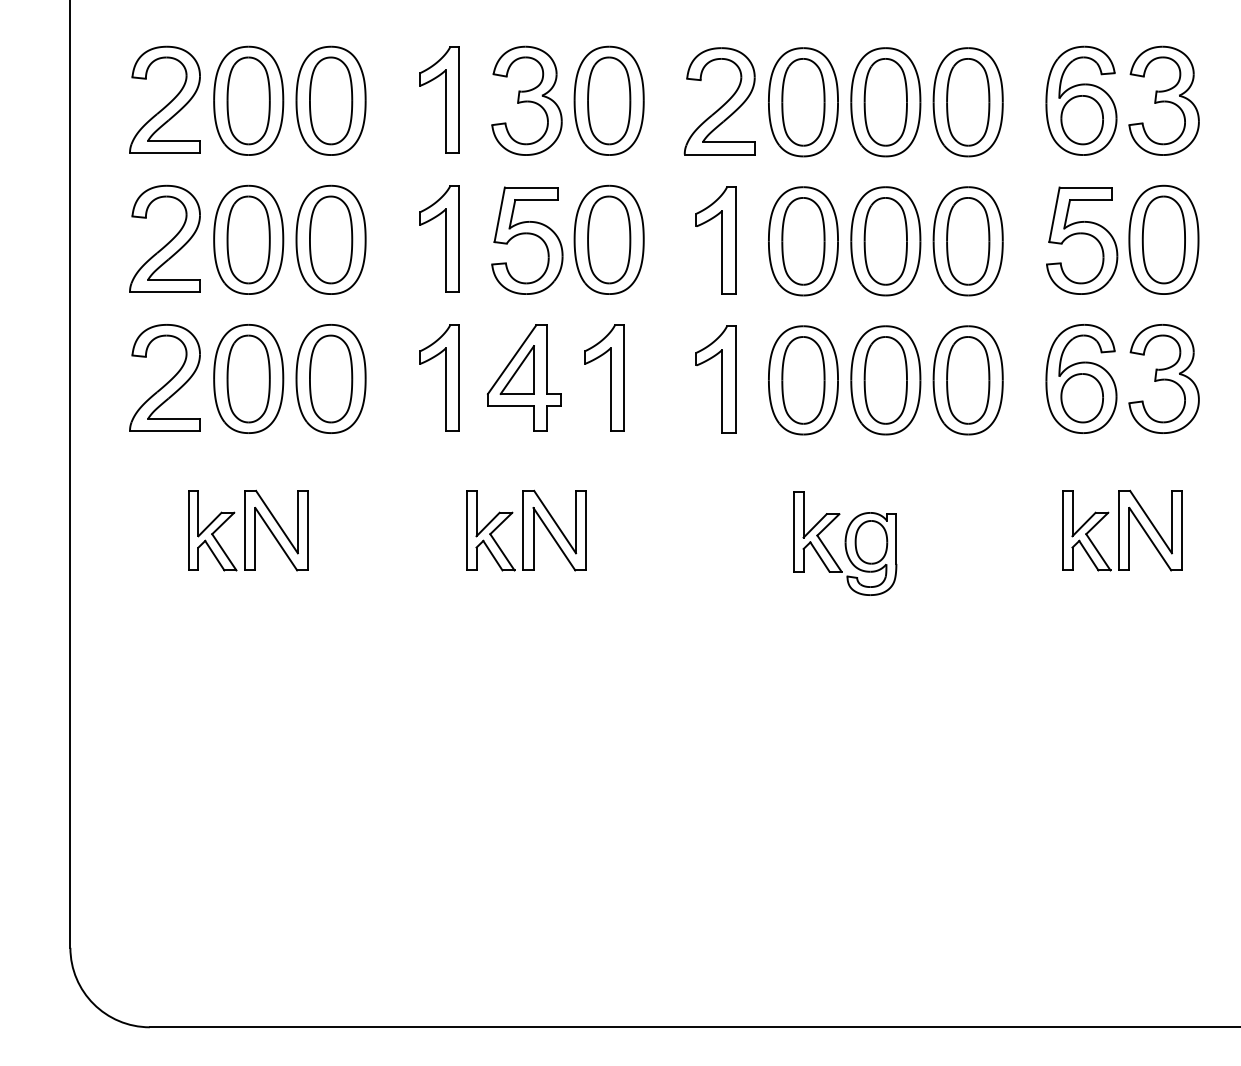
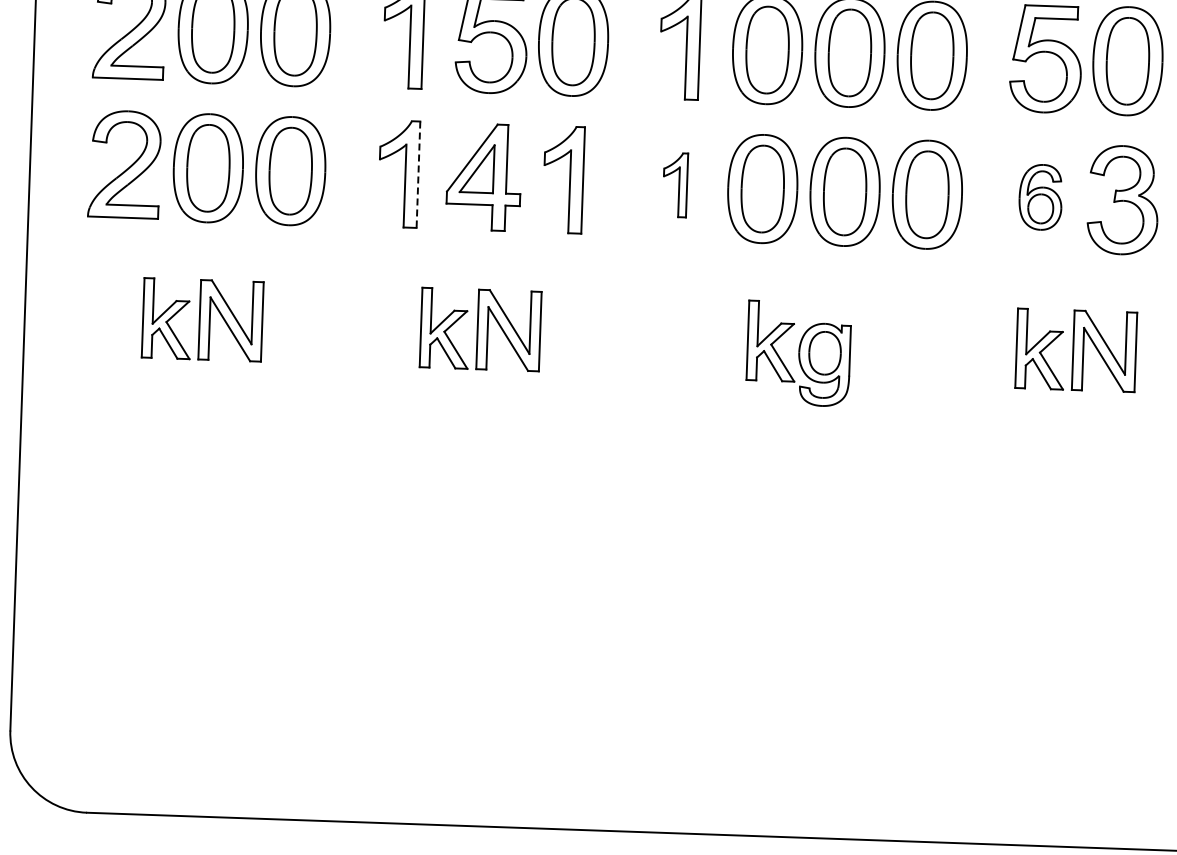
line: (458, 378) -> (418, 175), solid -> dashed
part: (1081, 378) -> (1040, 196), size x0.6
part: (715, 379) -> (674, 185), size x0.6

